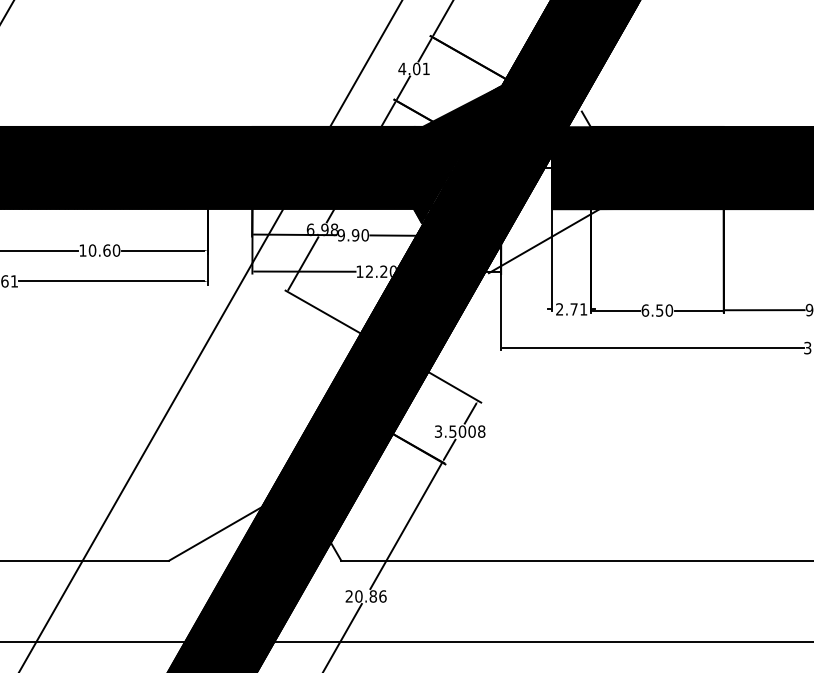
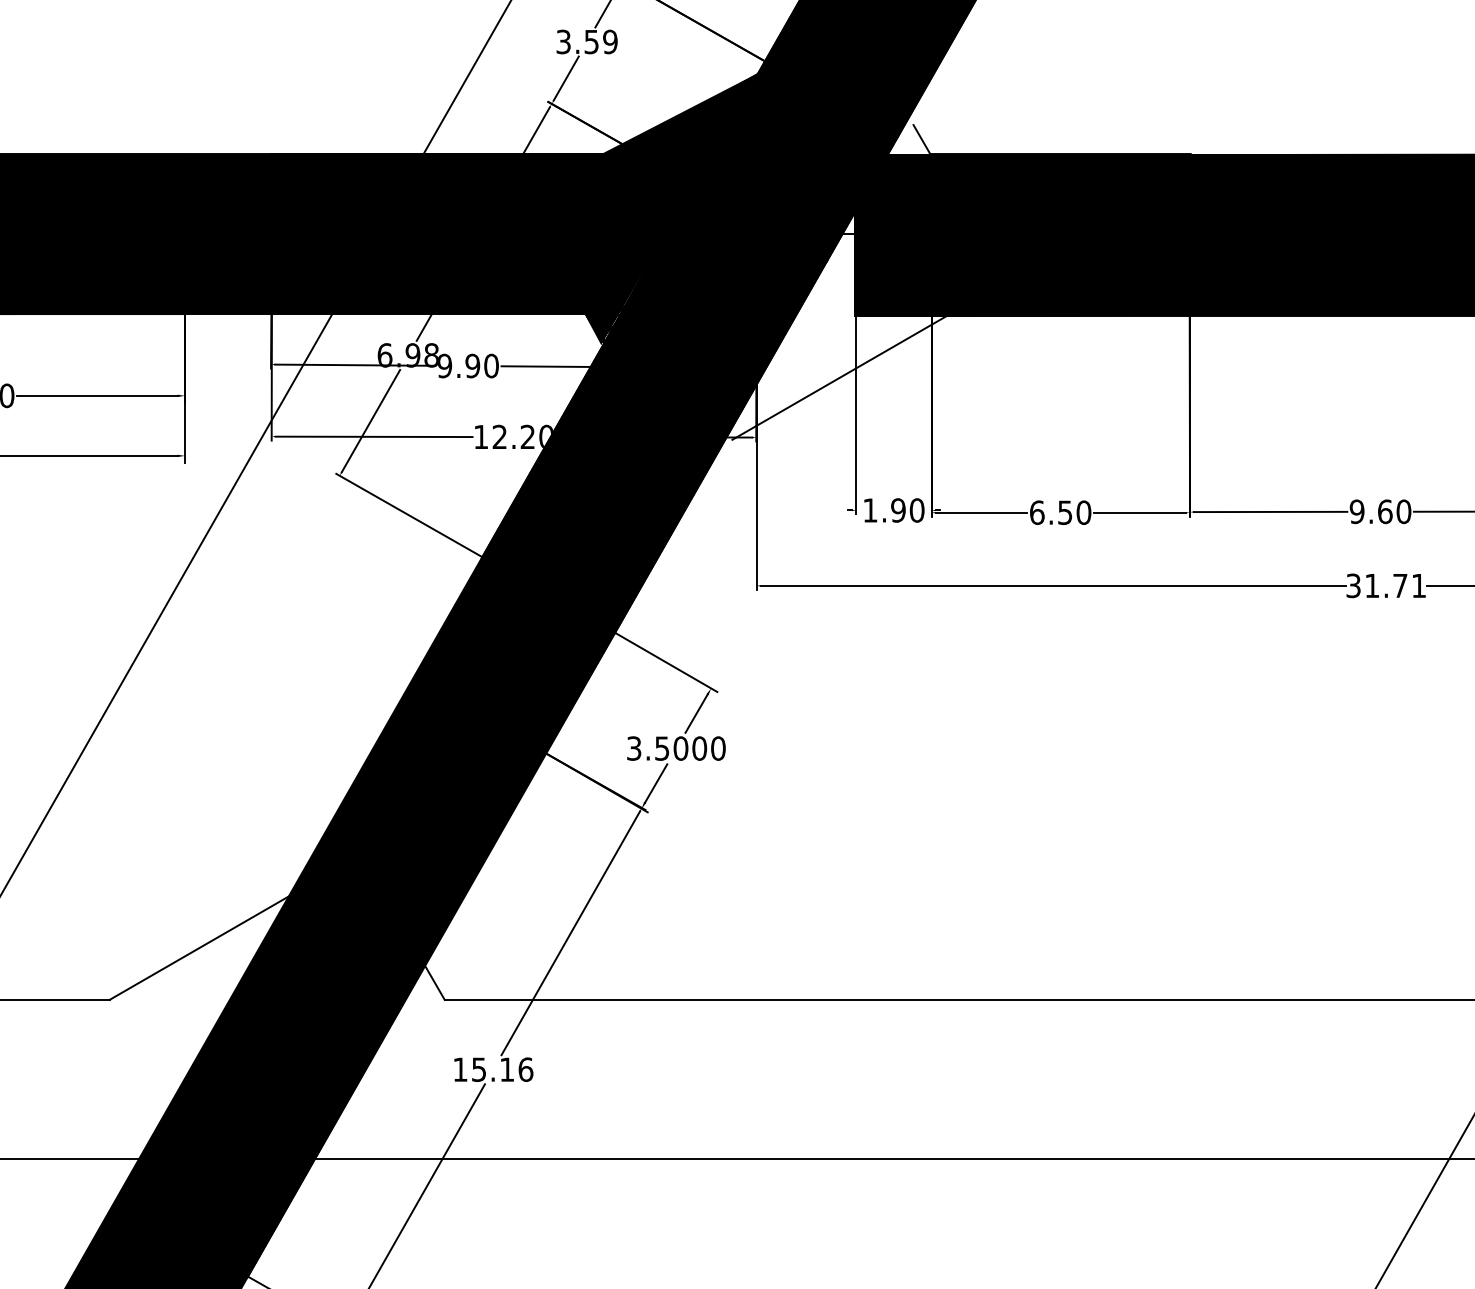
text: (413, 68) -> (585, 41), 4.01 -> 3.59
text: (571, 309) -> (893, 510), 2.71 -> 1.90
text: (481, 431) -> (717, 748), 3.5008 -> 3.5000
text: (361, 596) -> (484, 1069), 20.86 -> 15.16

